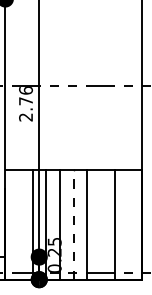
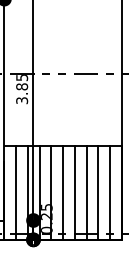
text: (26, 104) -> (22, 89), 2.76 -> 3.85
line: (19, 224) -> (16, 192), added
line: (74, 224) -> (63, 192), dashed -> solid
line: (101, 224) -> (86, 192), added
line: (129, 224) -> (110, 192), added

